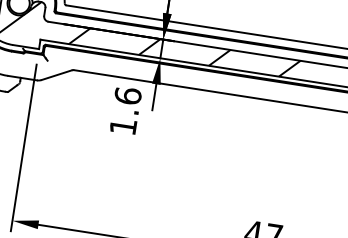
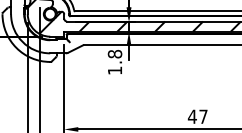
text: (127, 94) -> (114, 53), 1.6 -> 1.8

